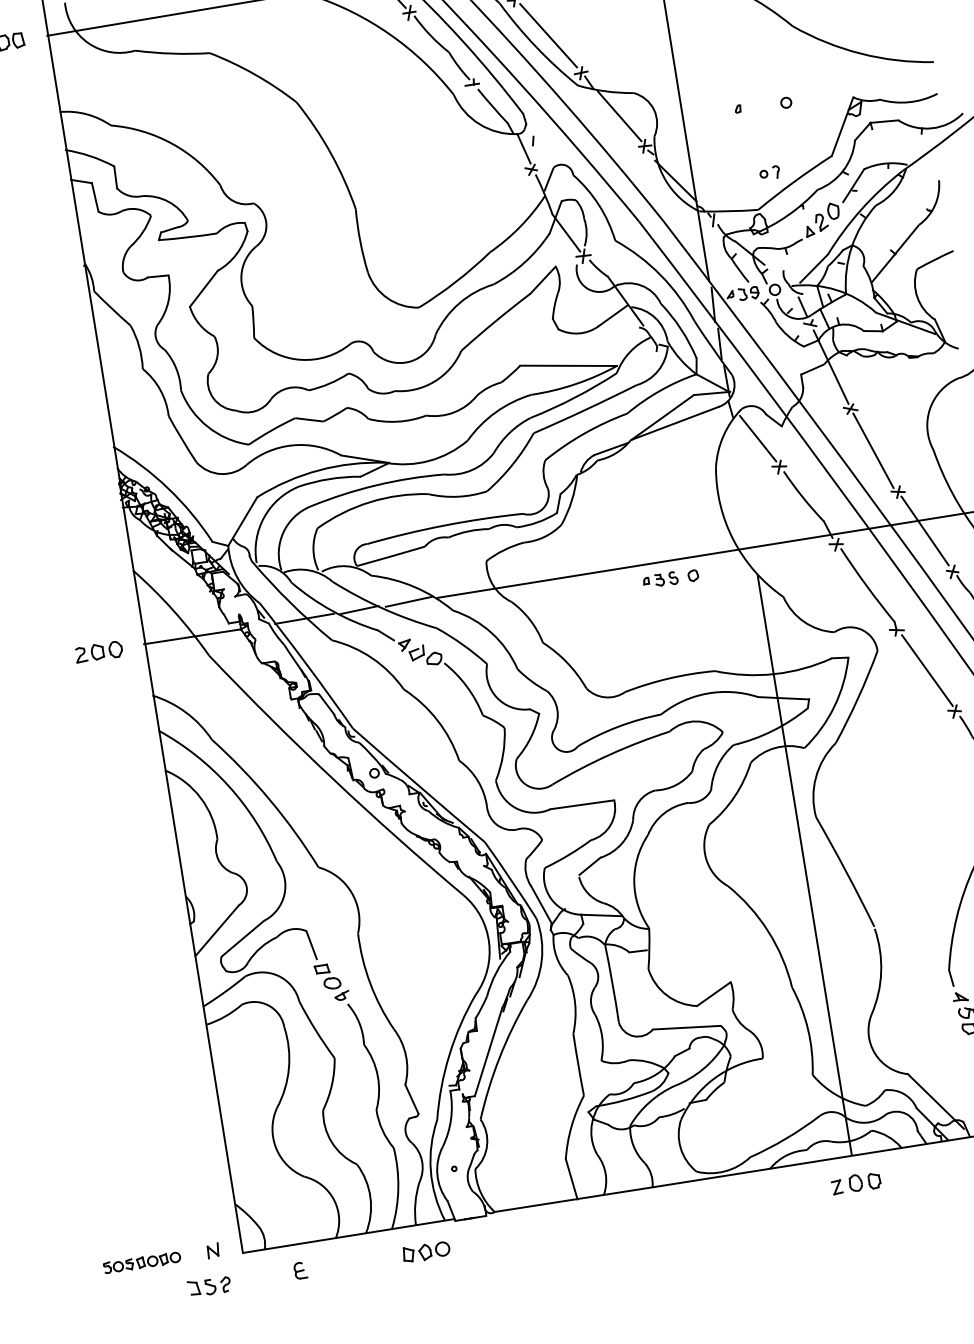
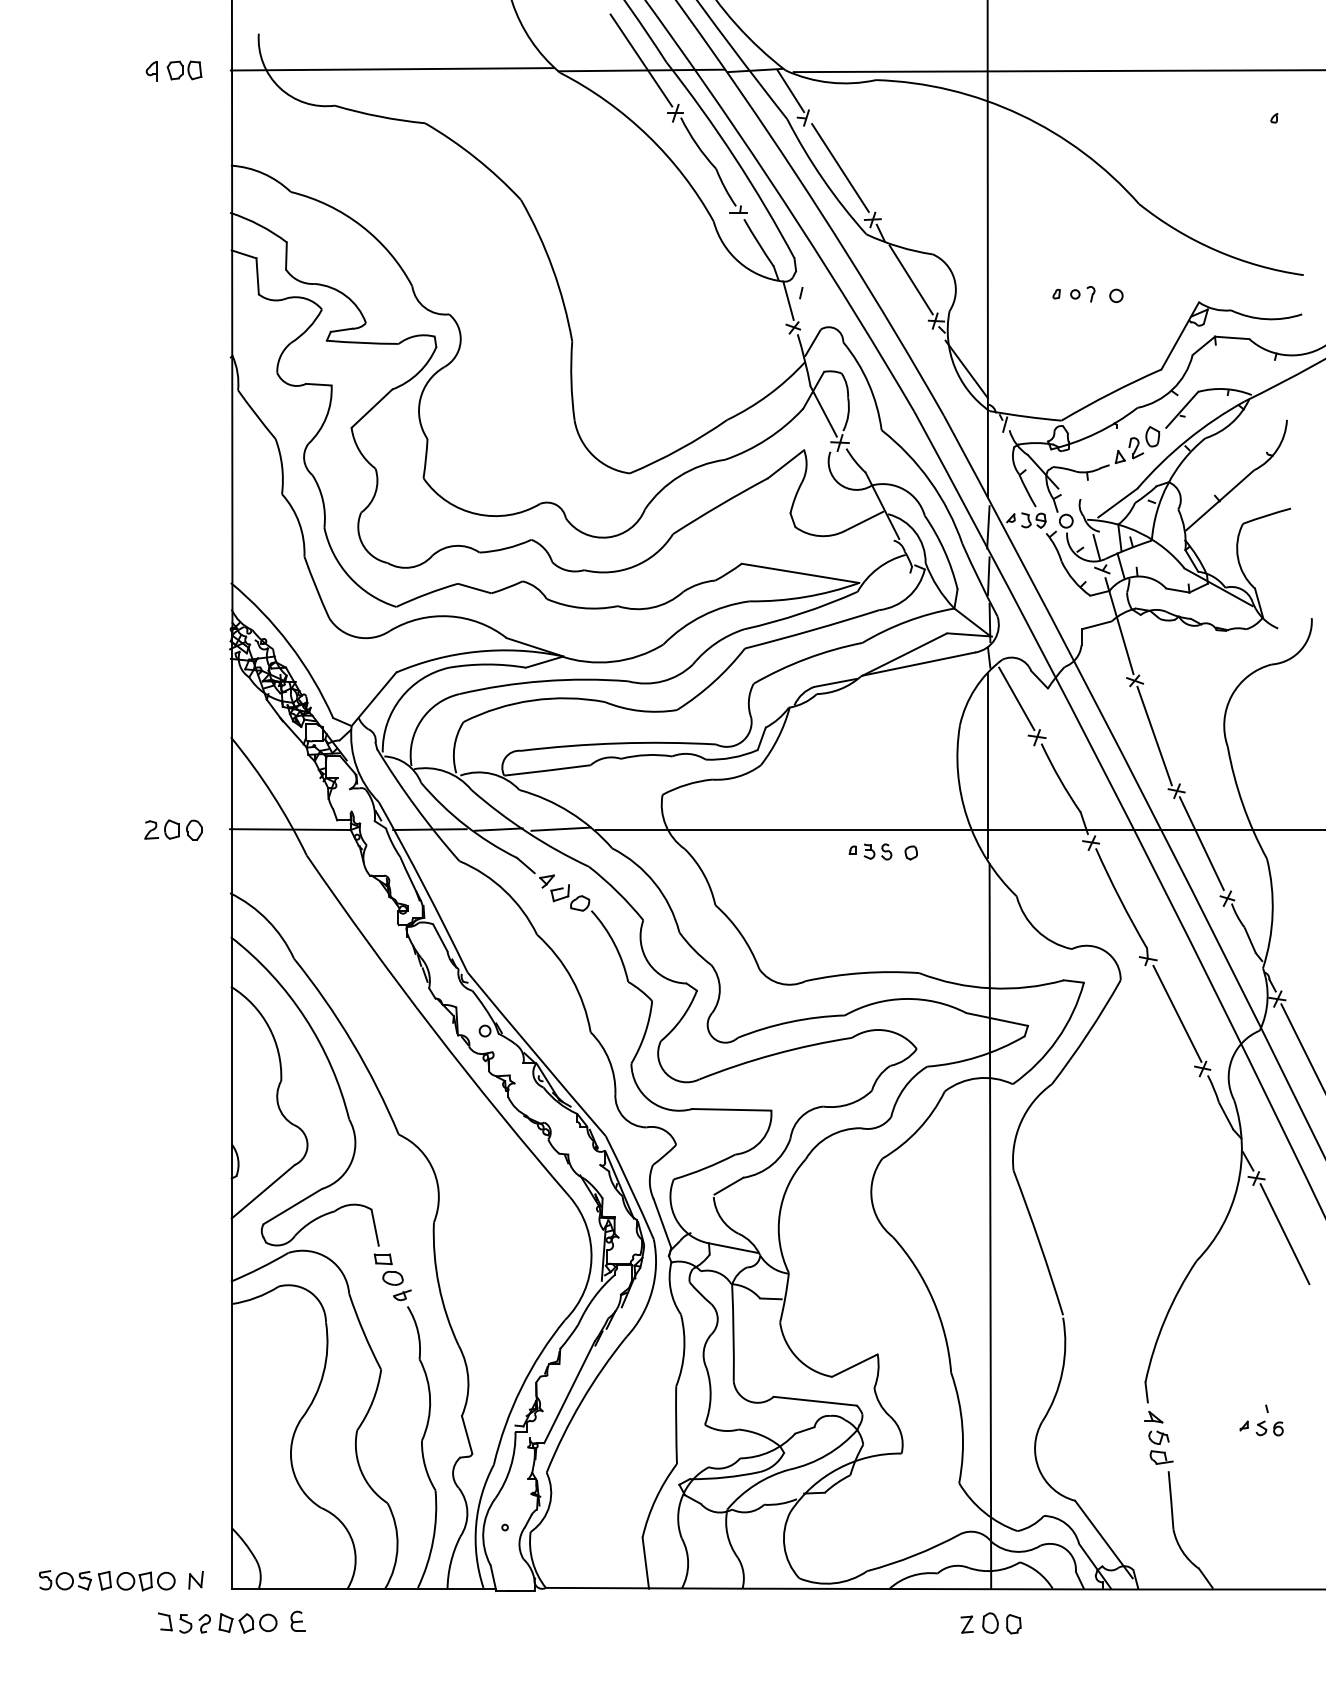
part: (769, 173) -> (1082, 294), moved
line: (743, 495) -> (987, 765), added
part: (426, 1252) -> (247, 1623), moved
part: (142, 1262) -> (107, 1580), size x1.43

